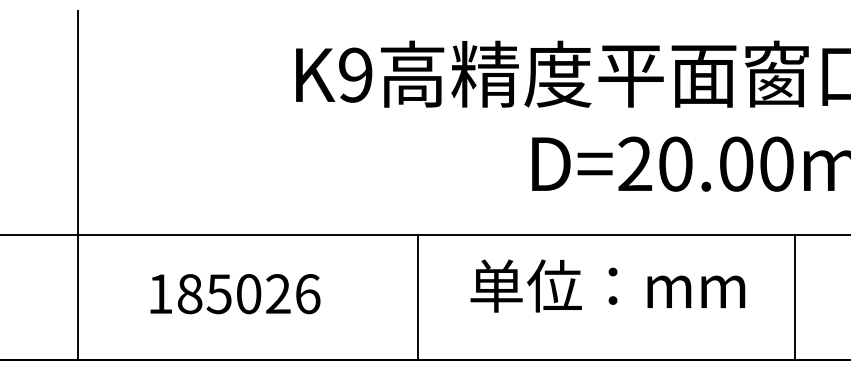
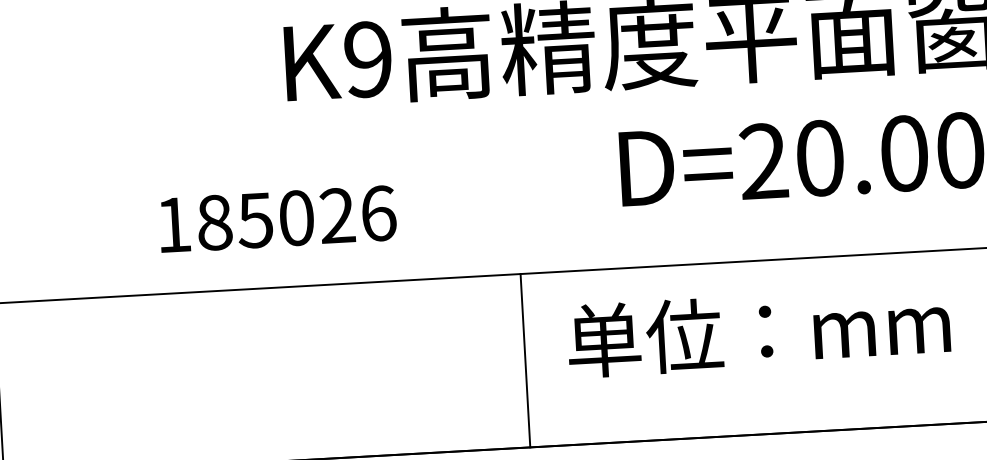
text: (607, 285) -> (758, 330), moved
text: (235, 294) -> (278, 219), moved
line: (418, 297) -> (525, 360), moved

